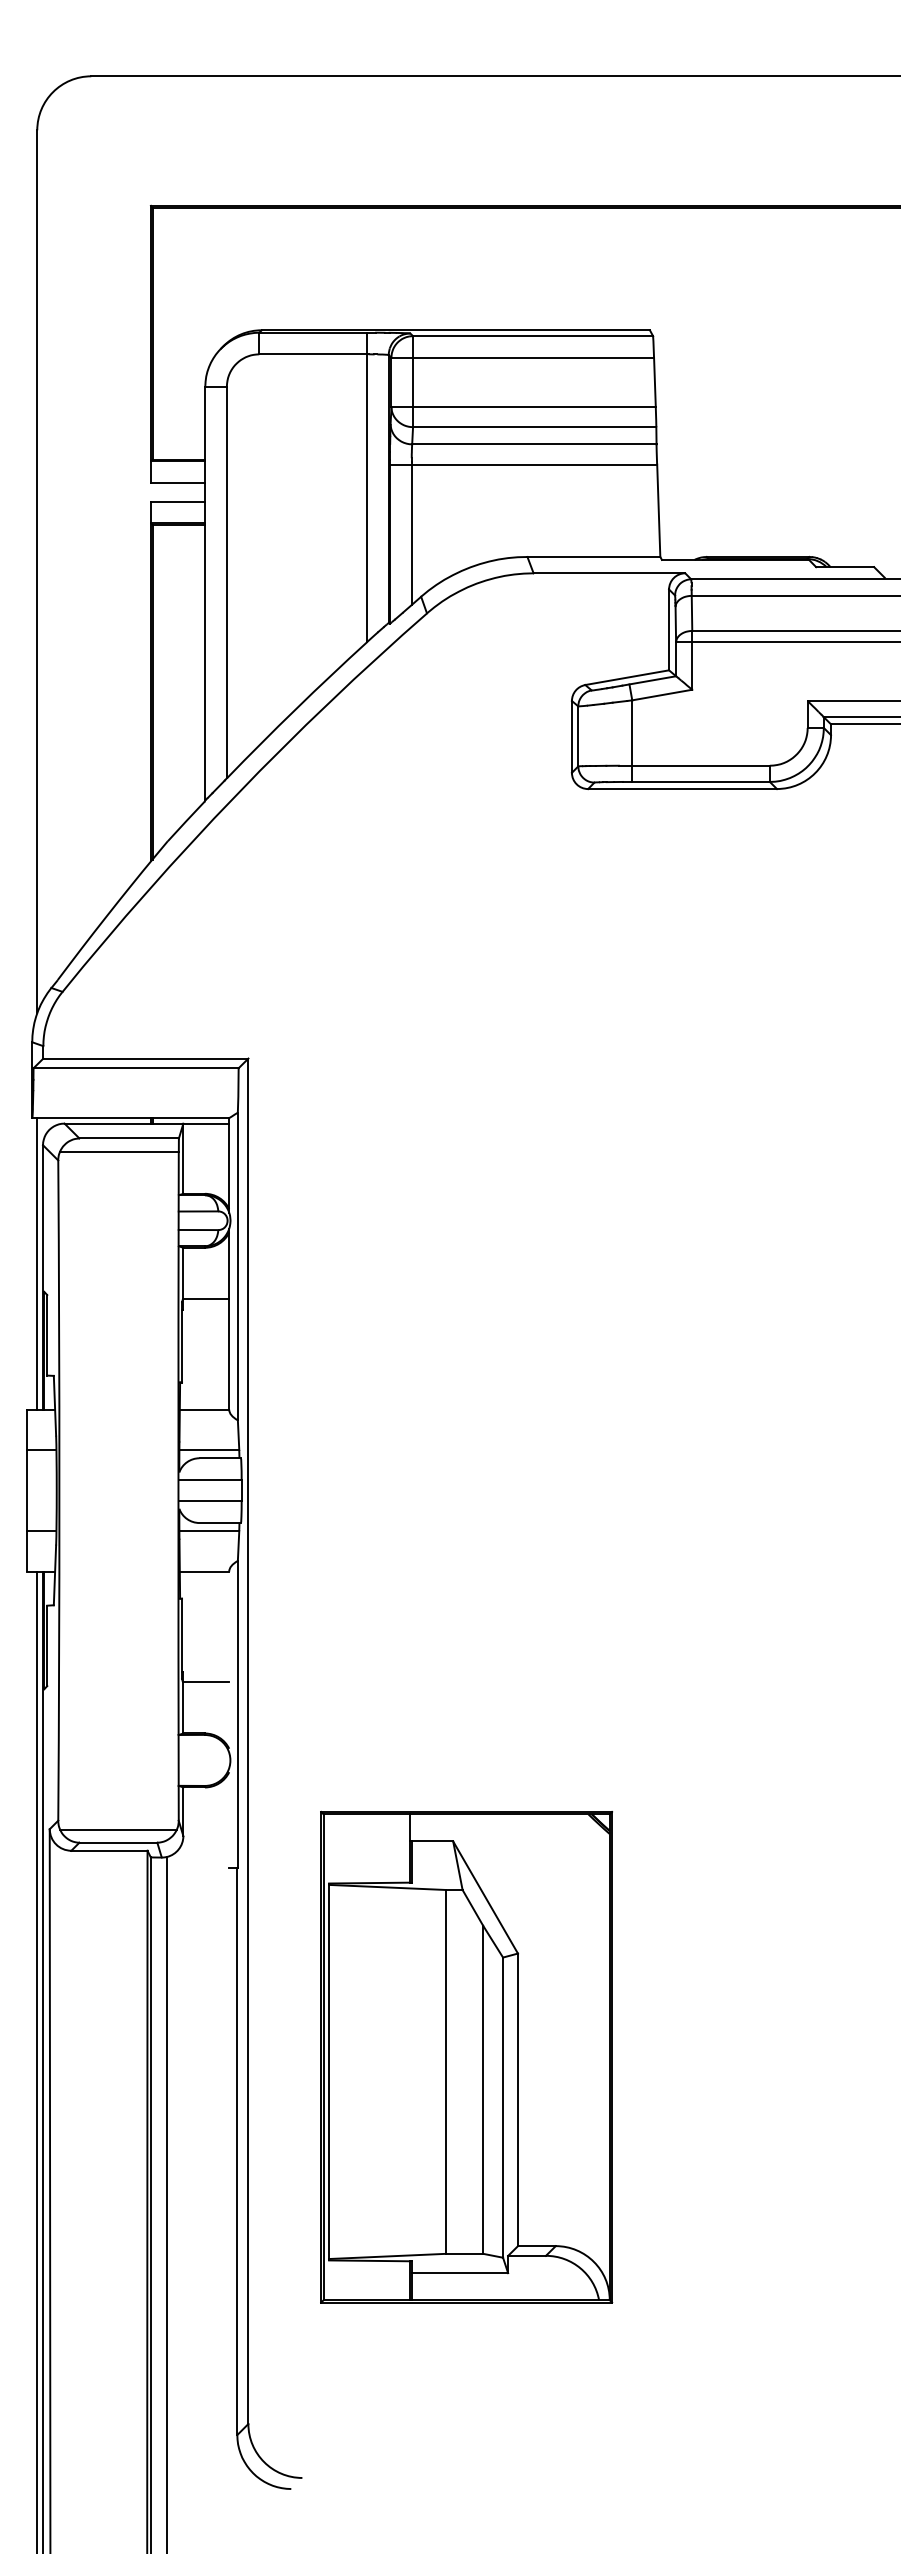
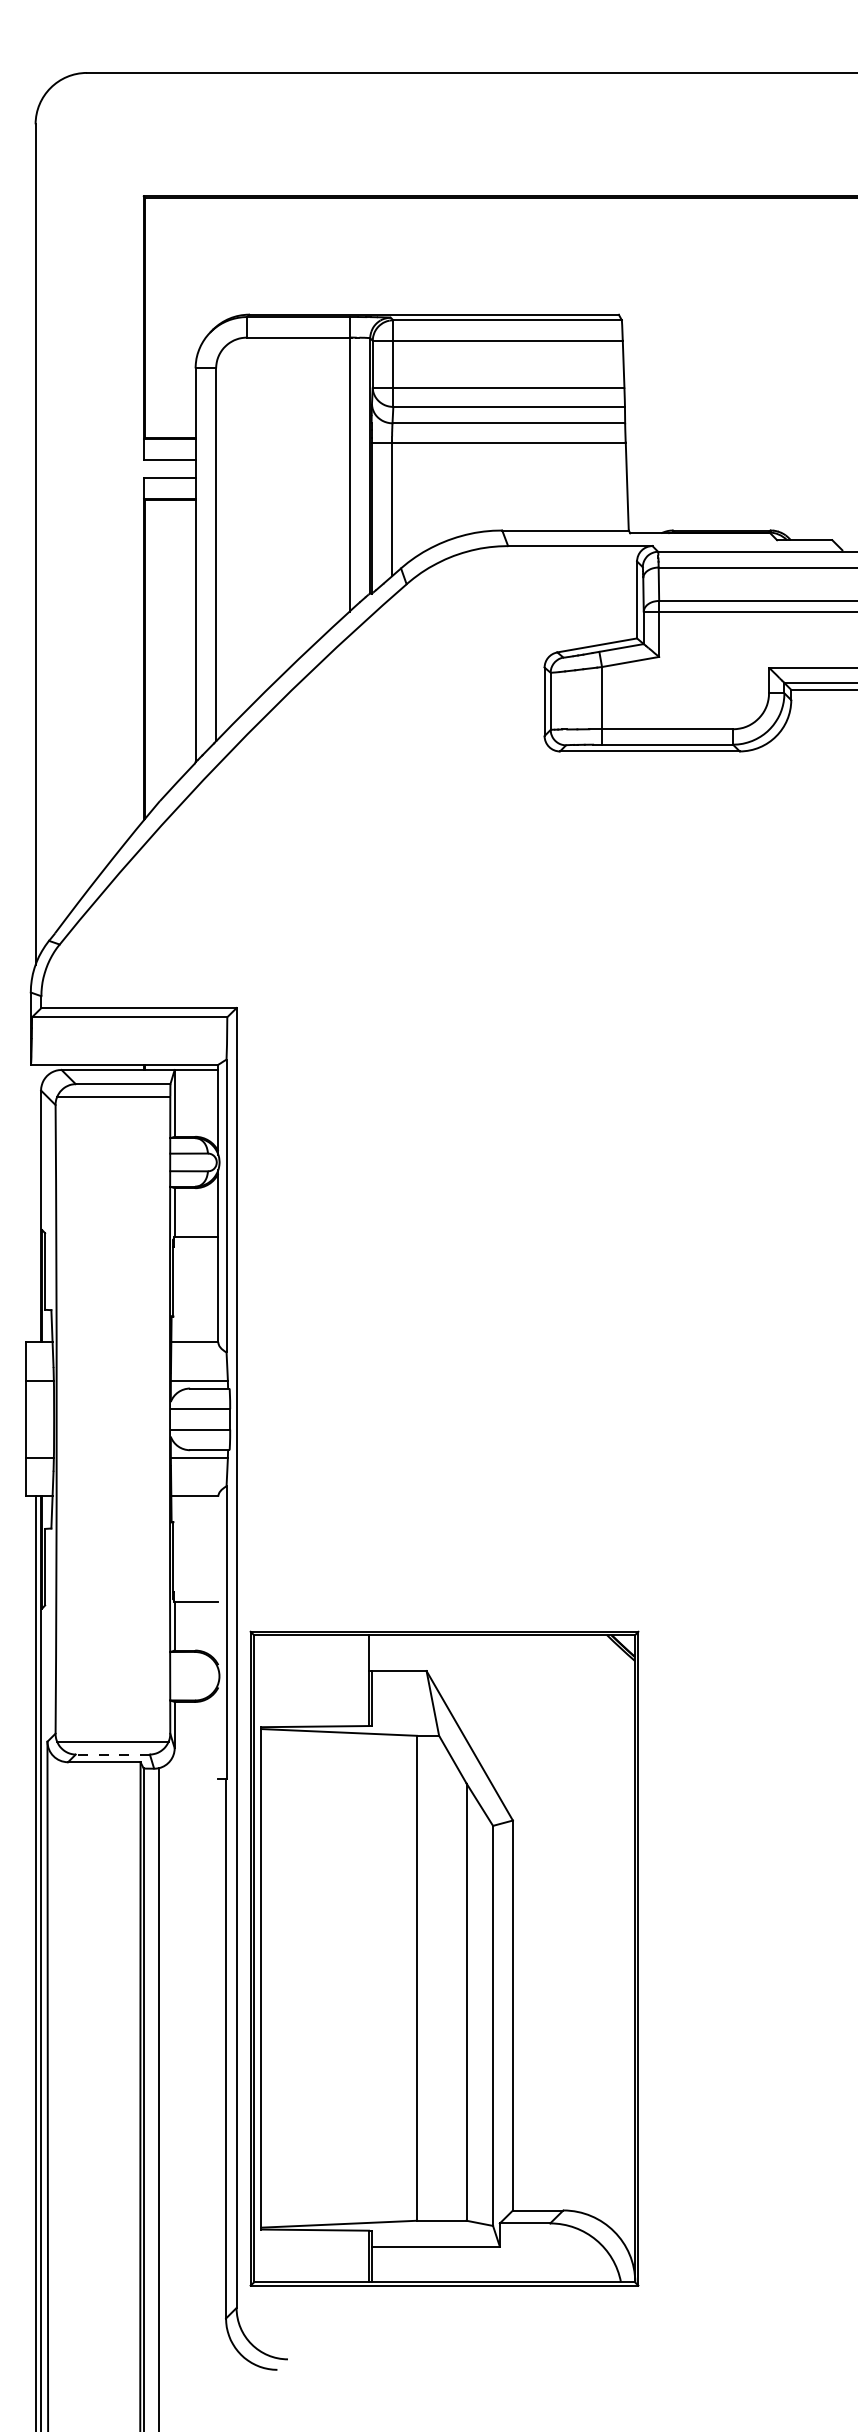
line: (37, 1263) -> (35, 1203), removed
line: (118, 1842) -> (112, 1754), solid -> dashed
part: (465, 2056) -> (443, 1958), size x1.4

